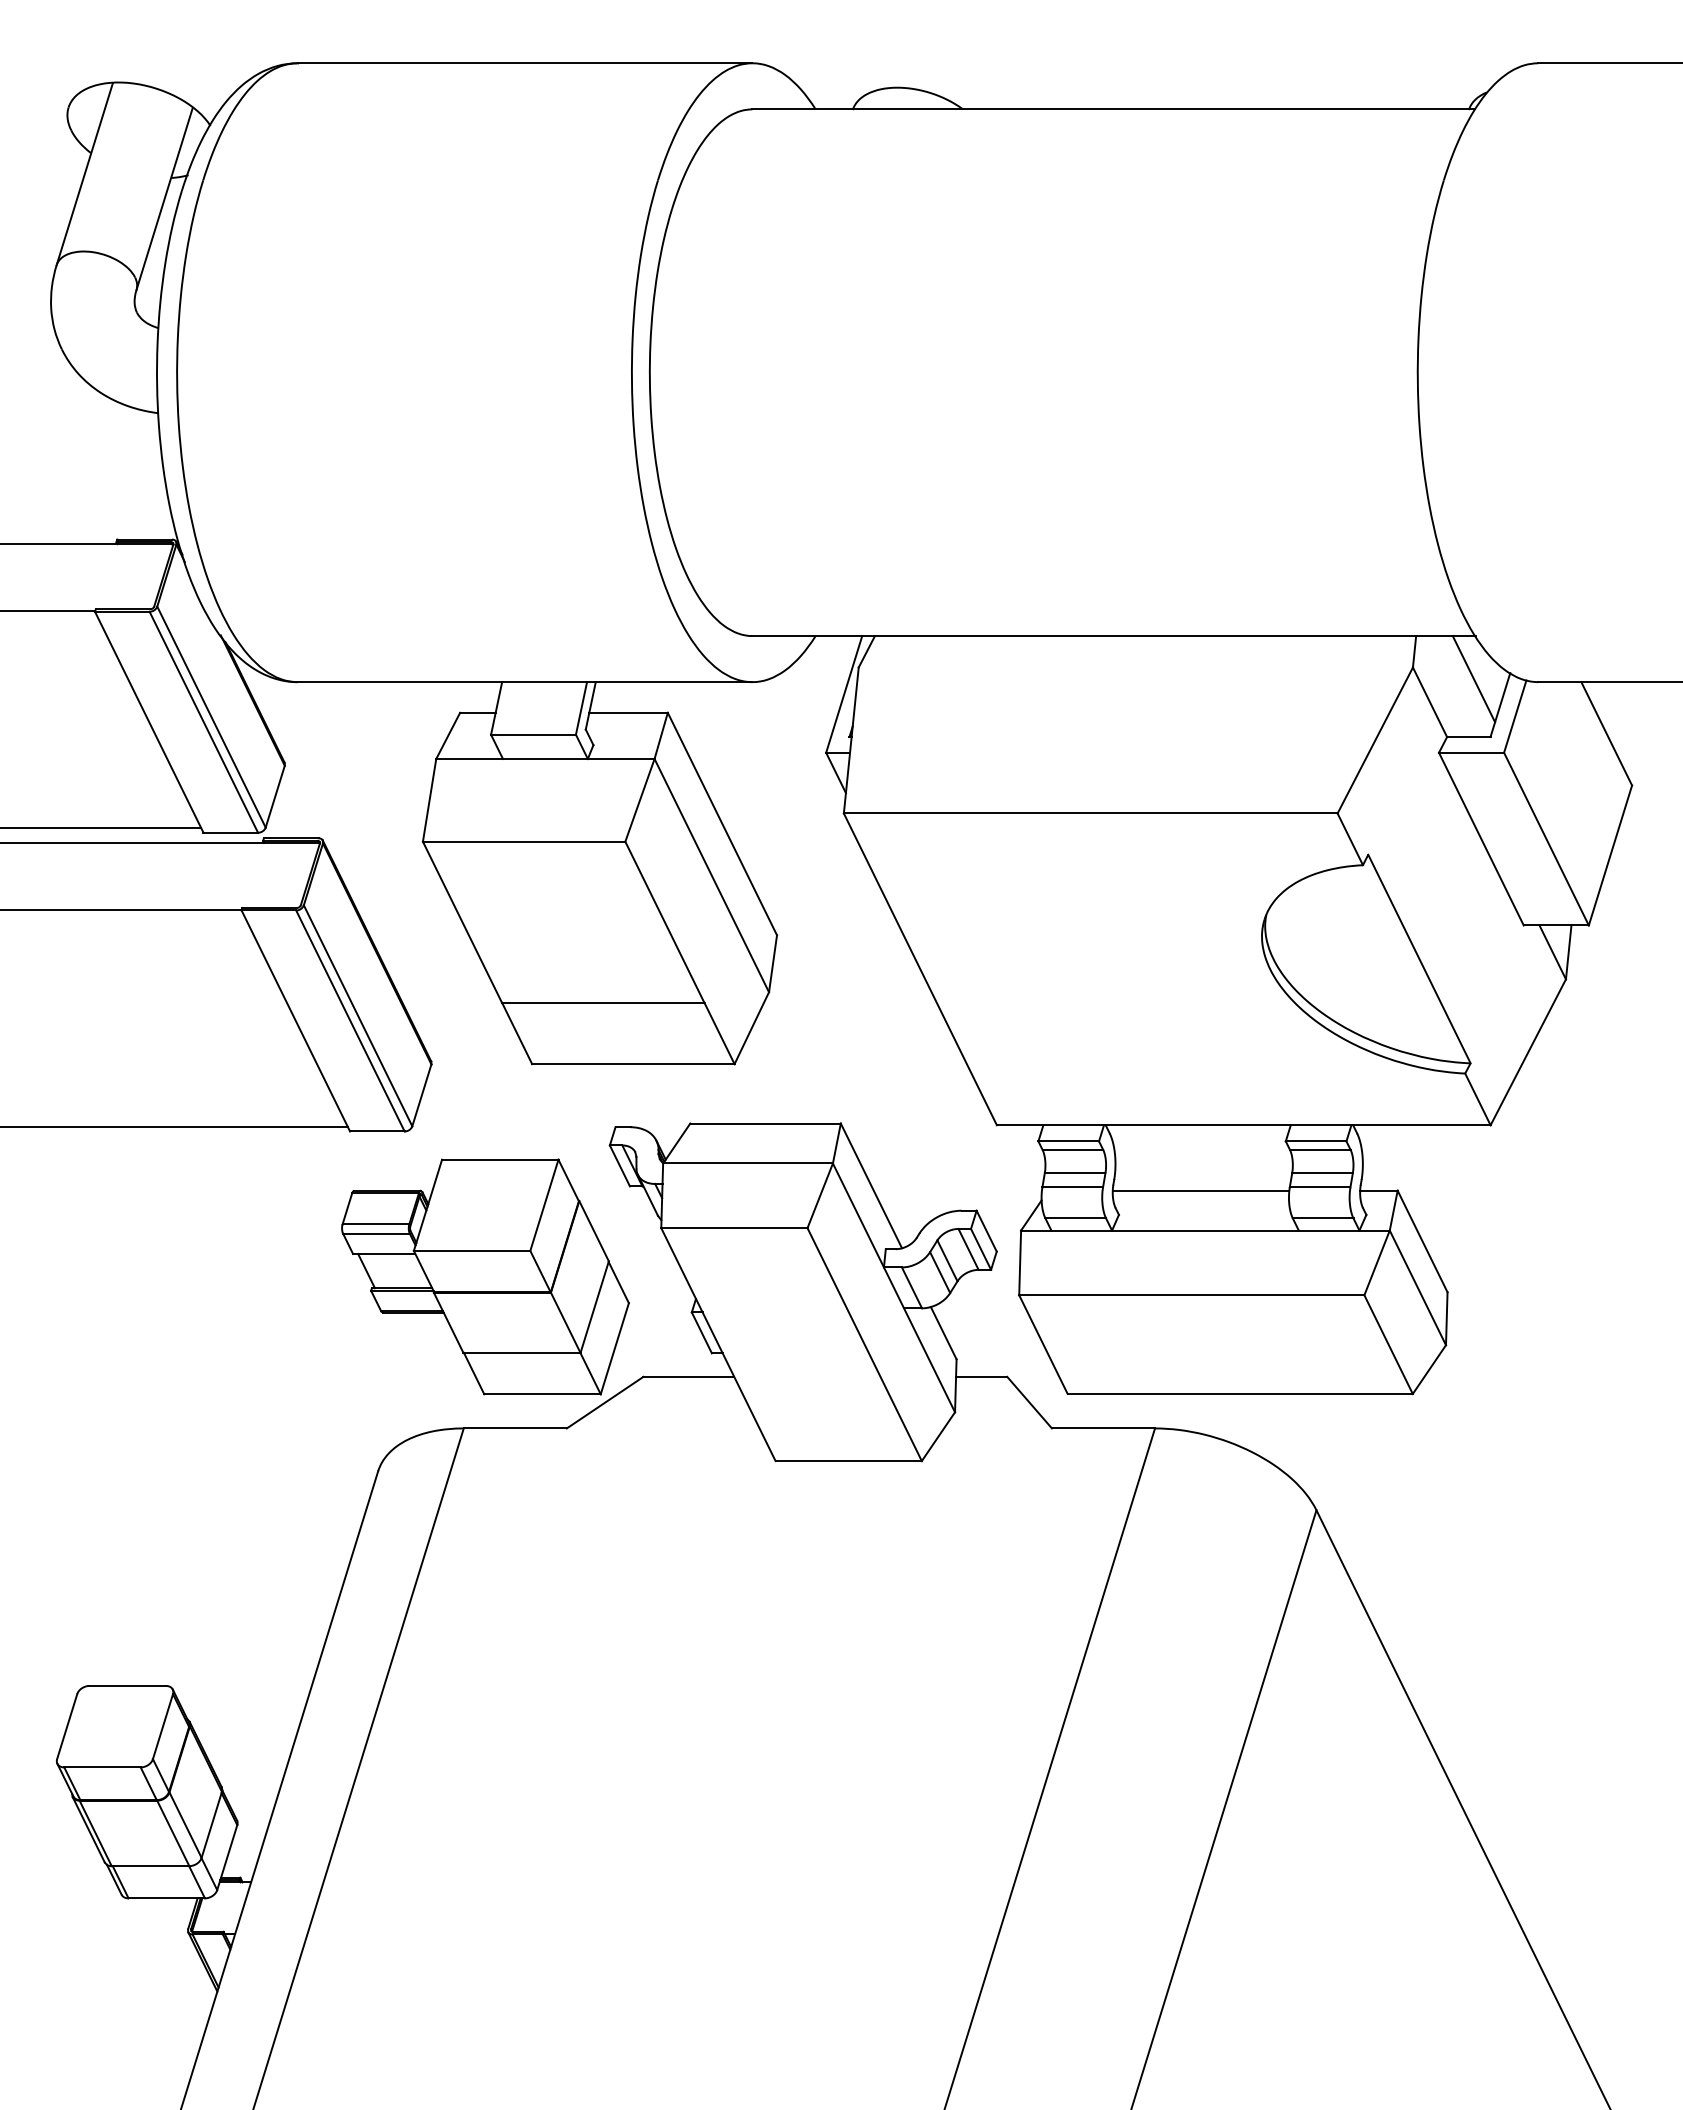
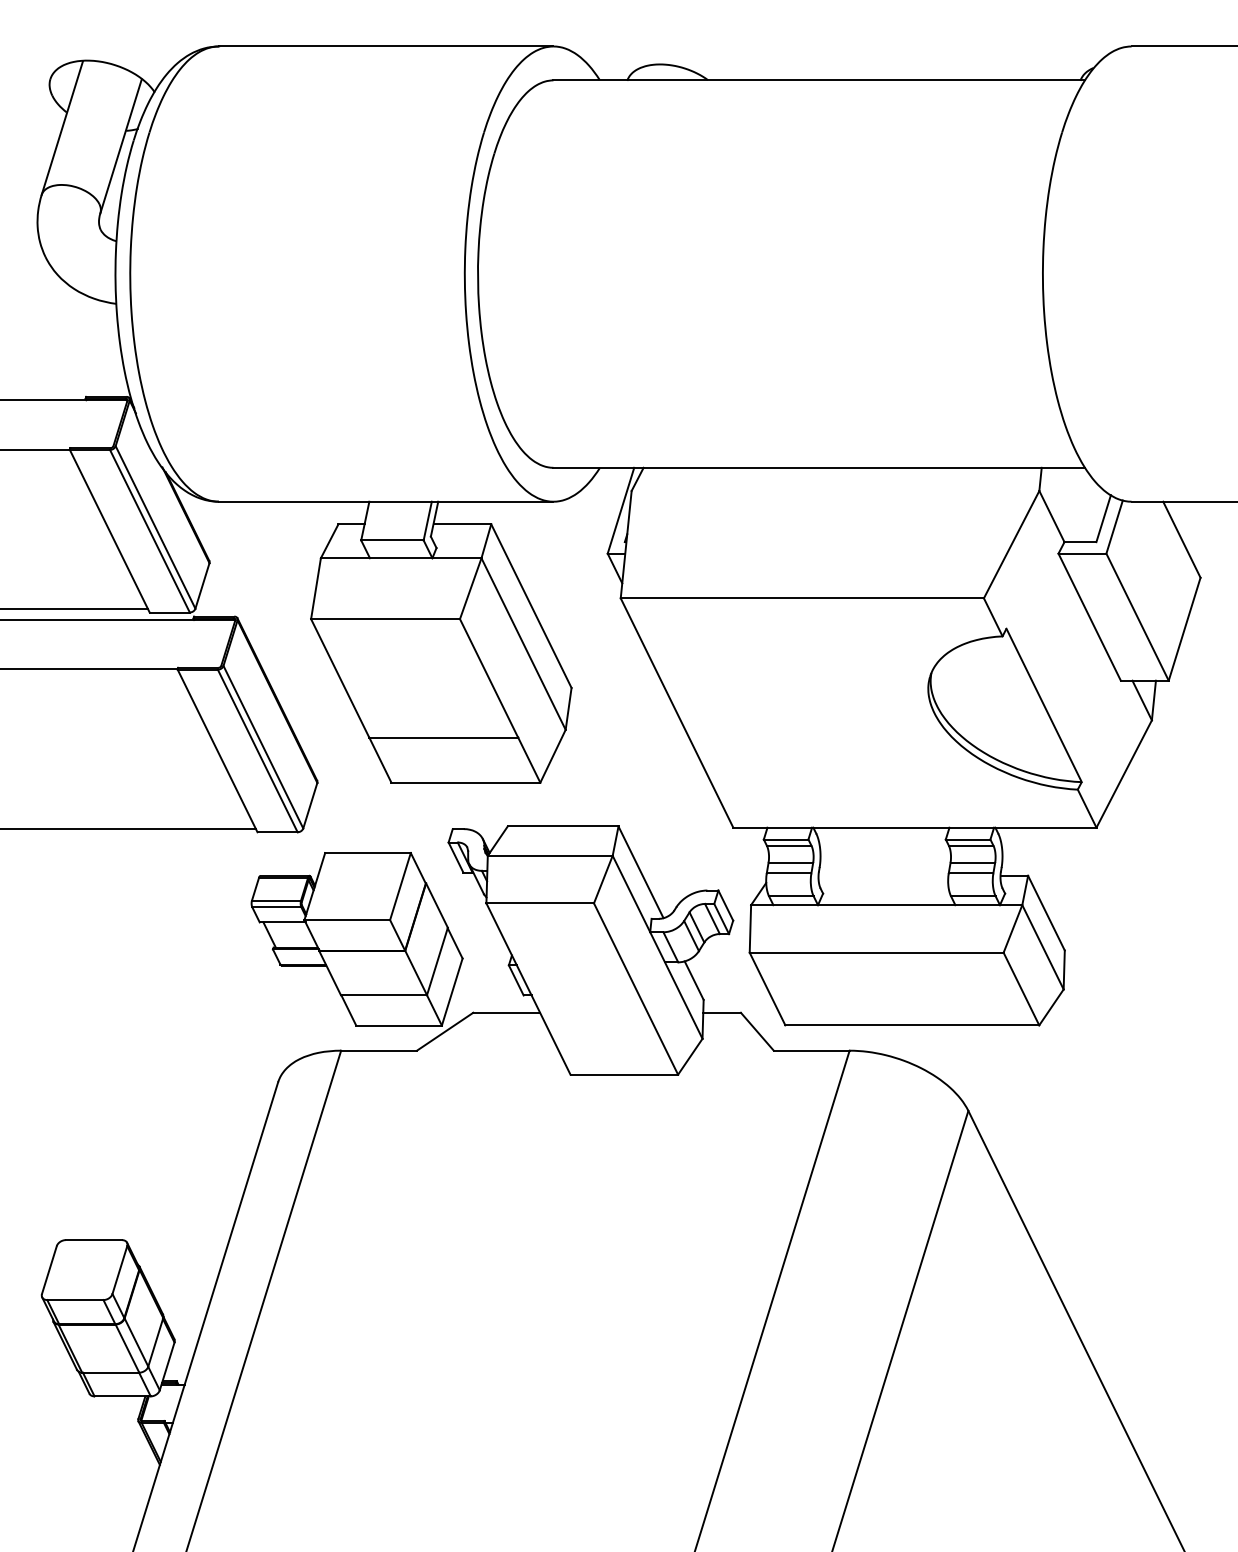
line: (1473, 679) -> (1083, 499), removed
line: (1200, 1190) -> (883, 875), removed

